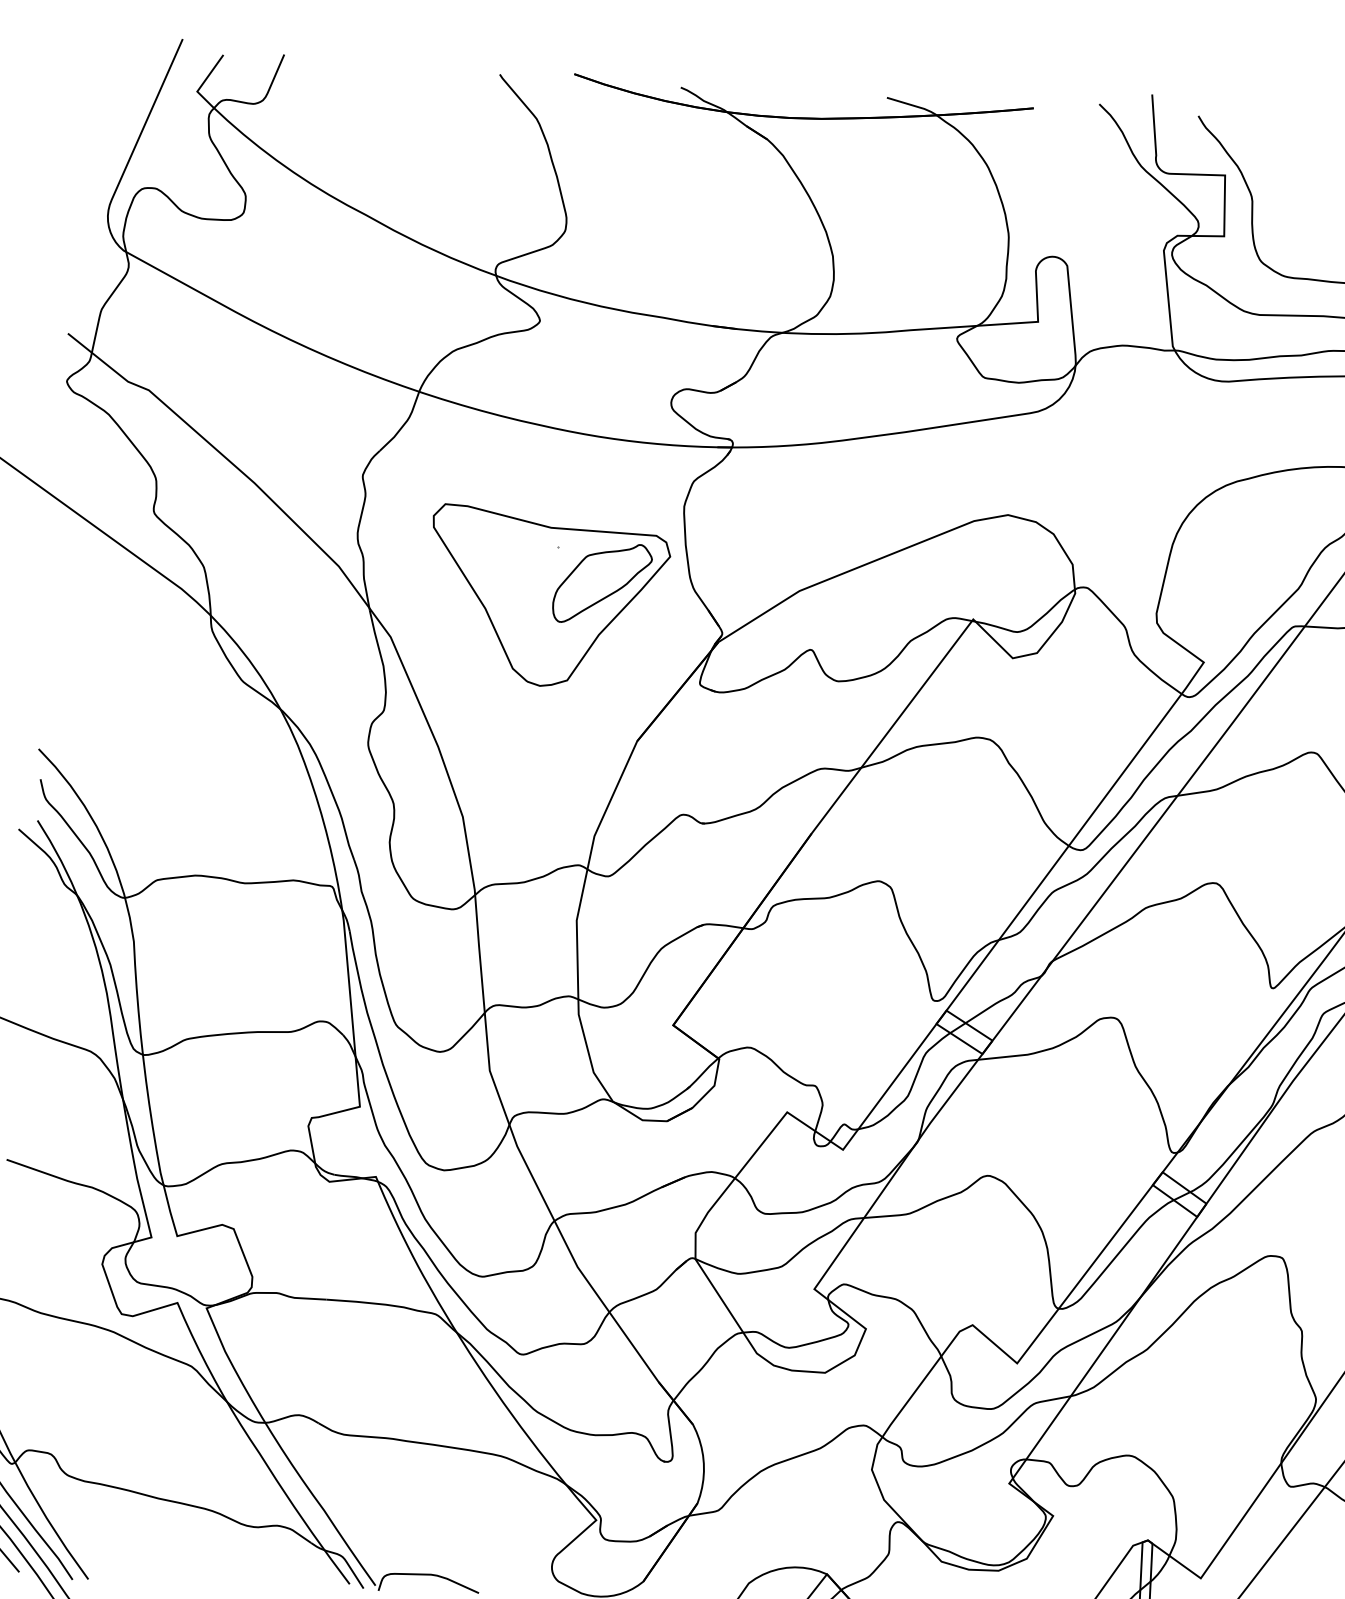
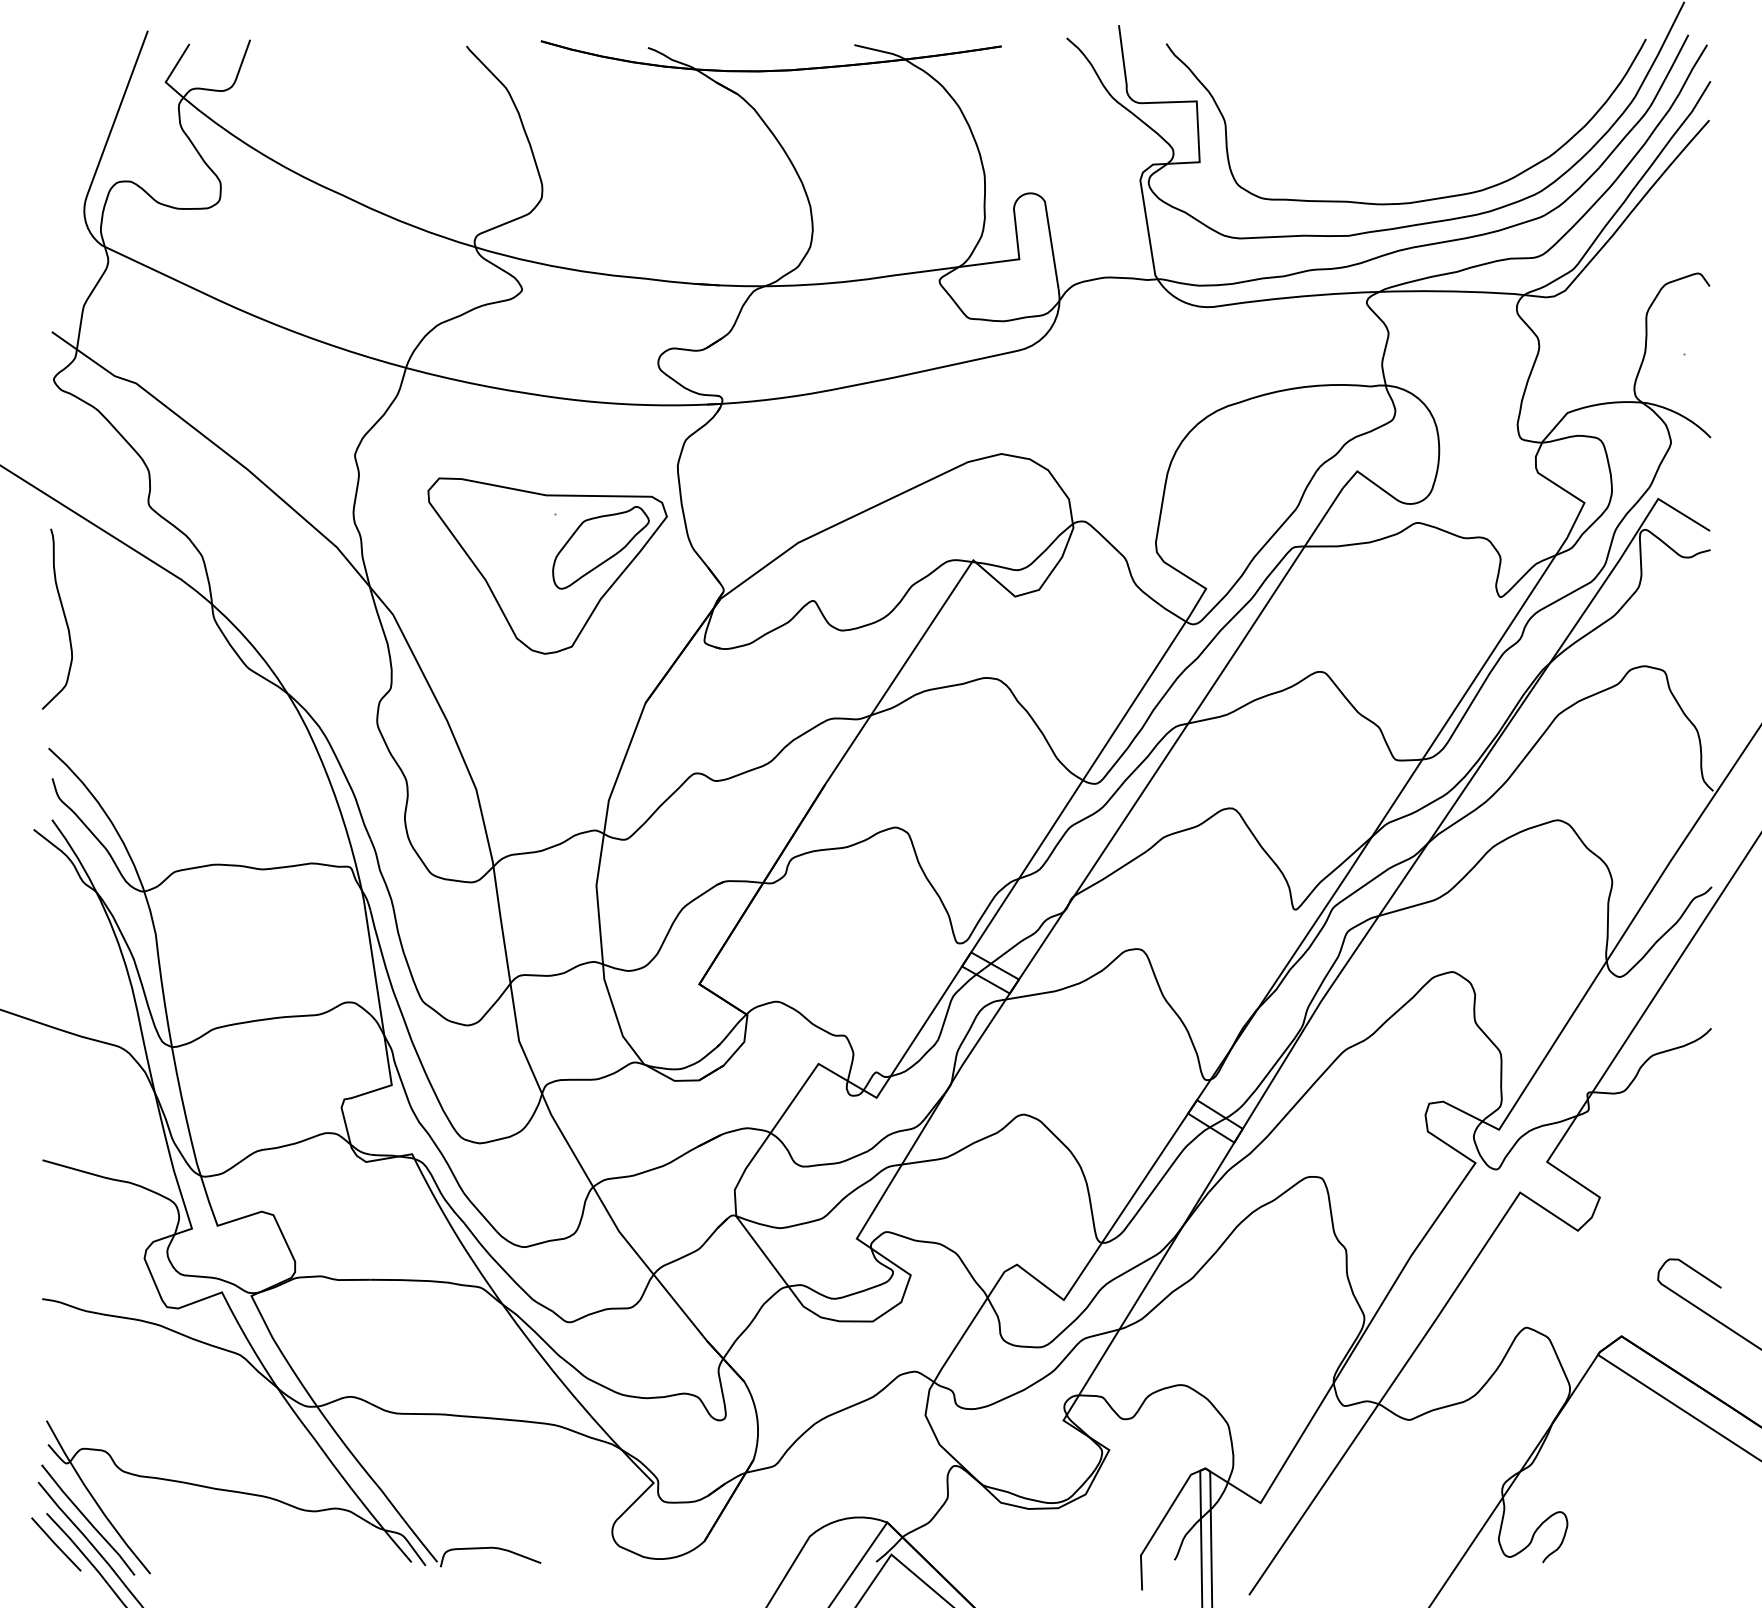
curve: (61, 617) -> (63, 615), added

